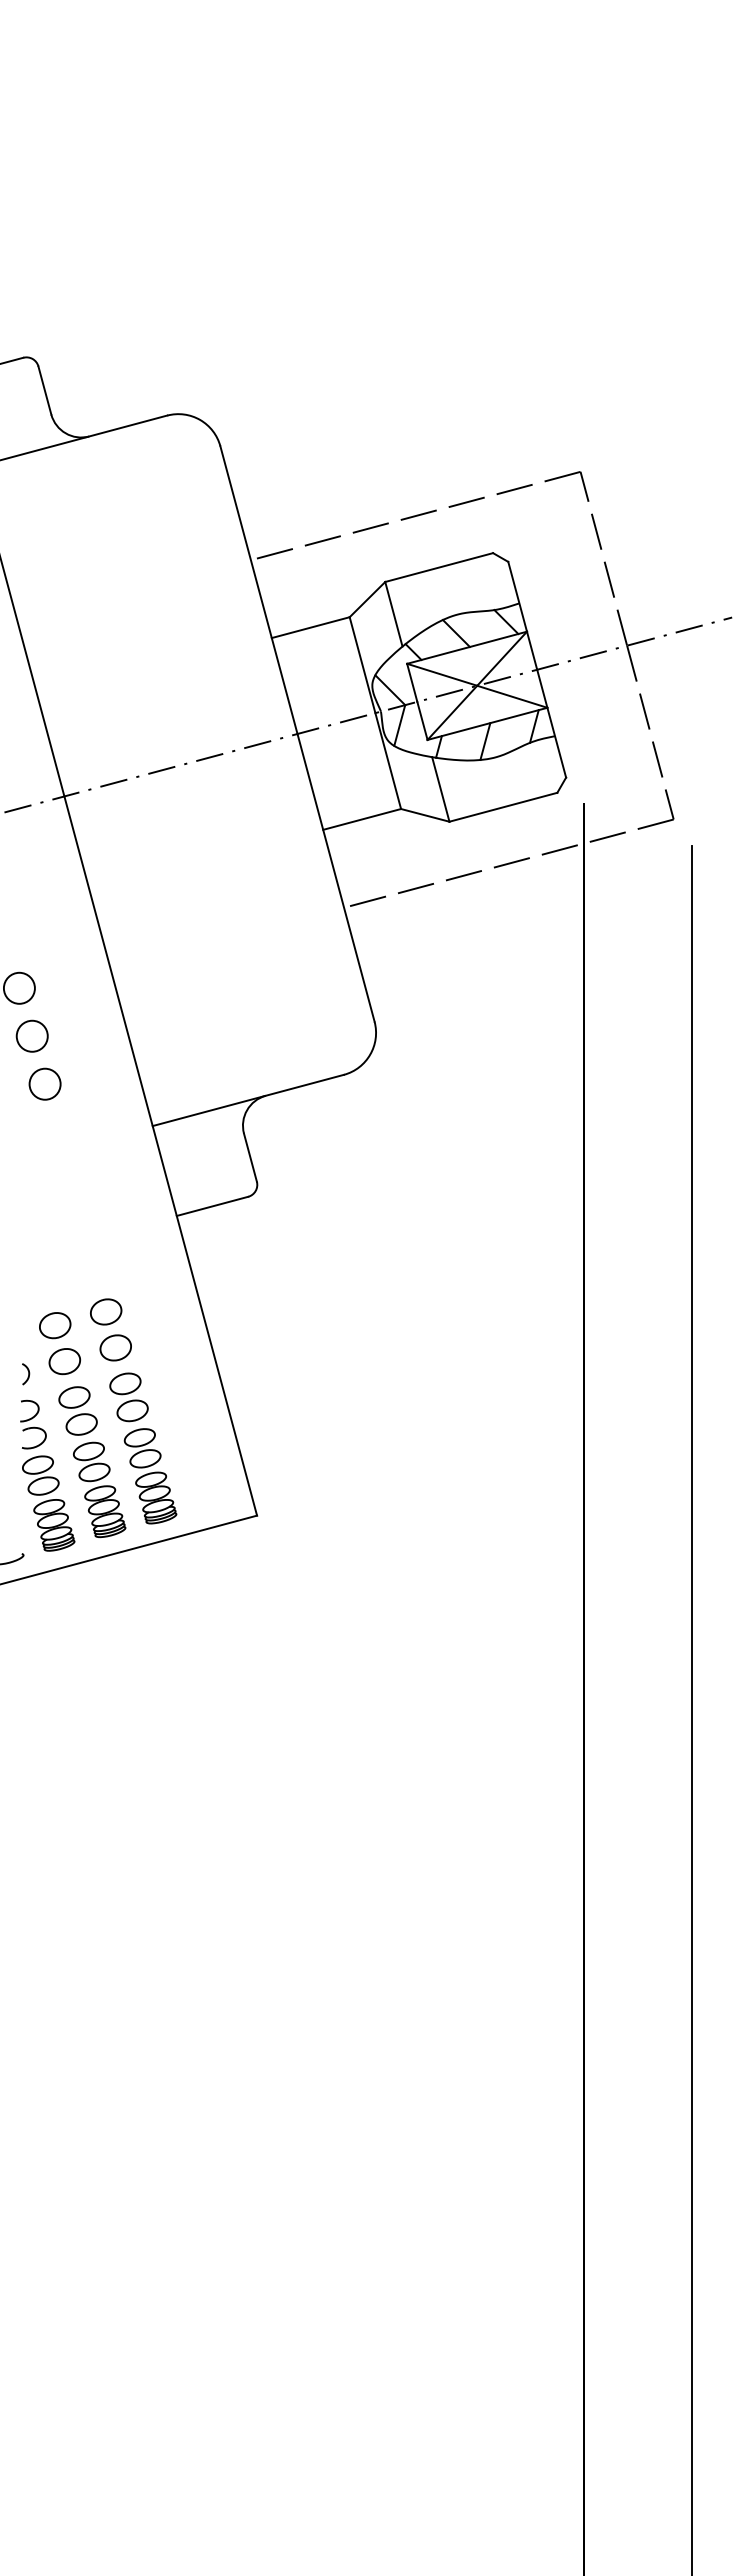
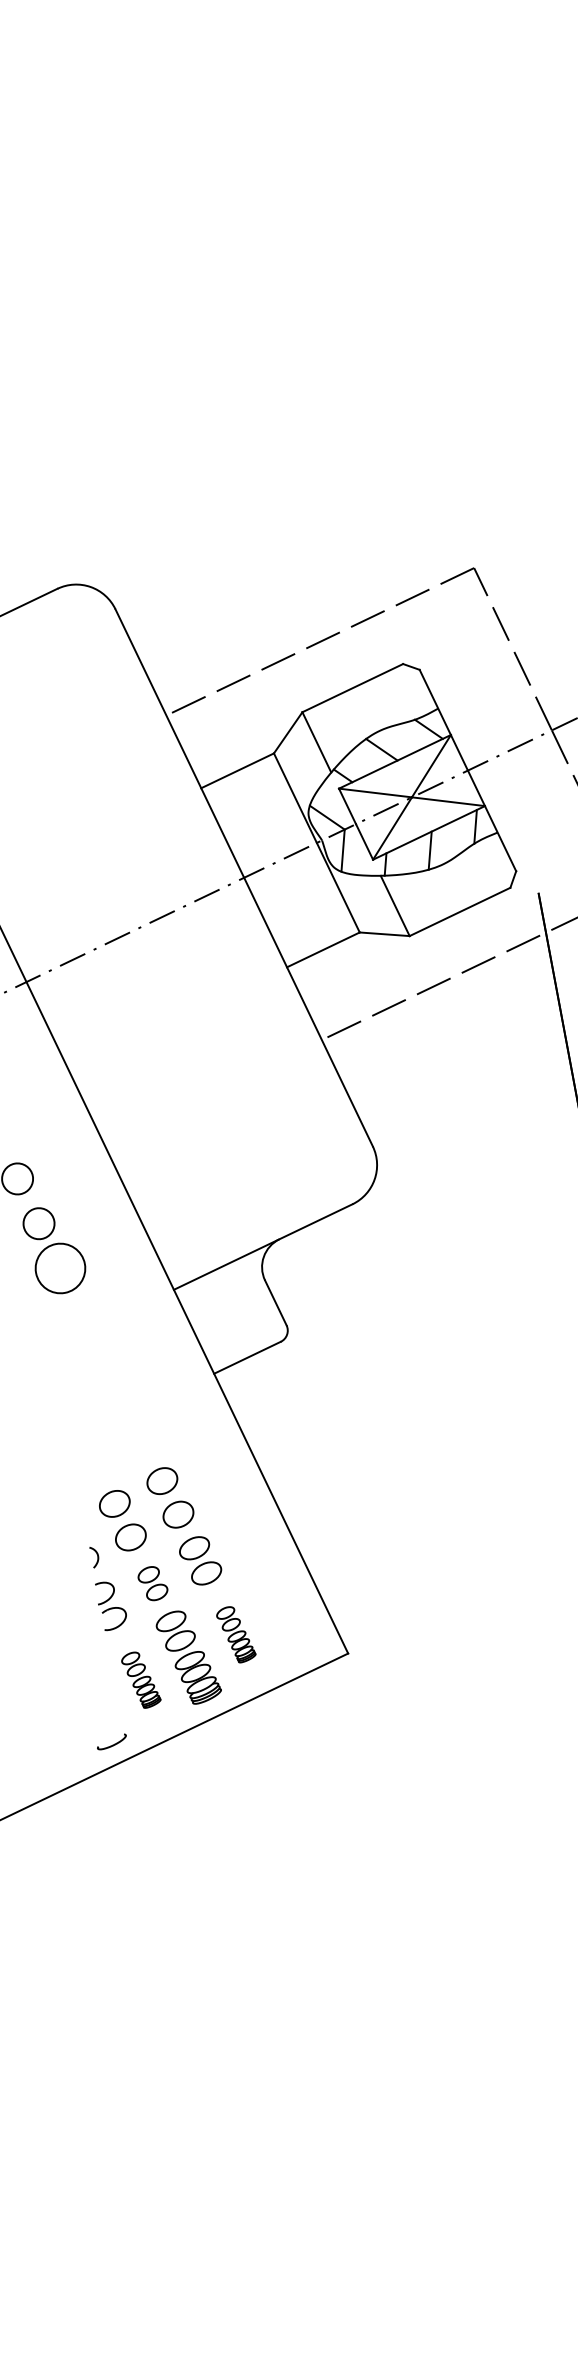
circle: (44, 1083) -> (59, 1267), size x1.6
part: (77, 1410) -> (152, 1583), size x0.7
part: (150, 1476) -> (236, 1634), size x0.6
part: (48, 1503) -> (140, 1679), size x0.6

